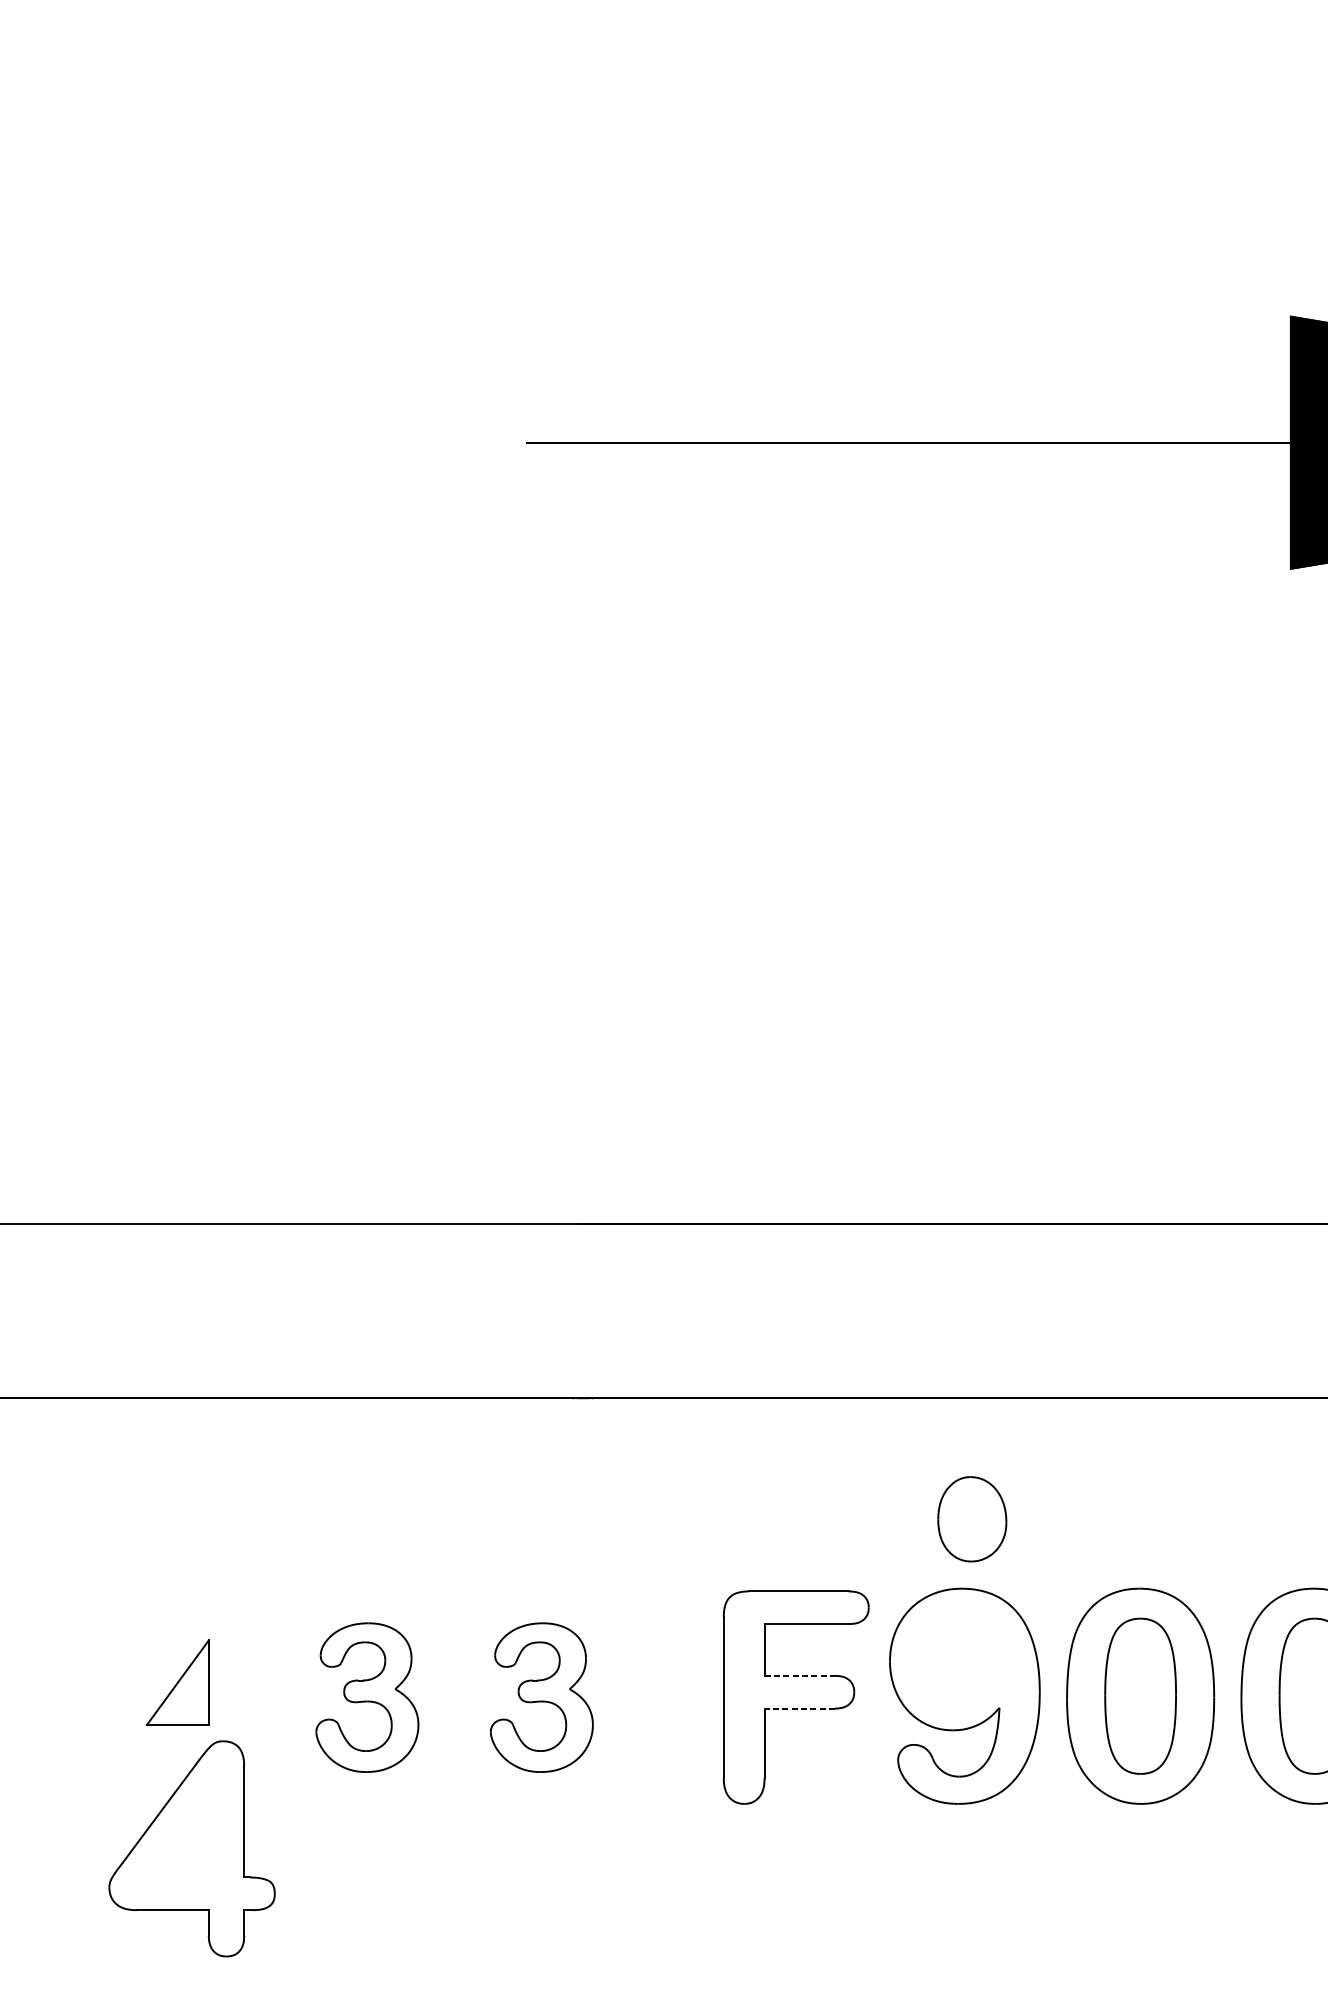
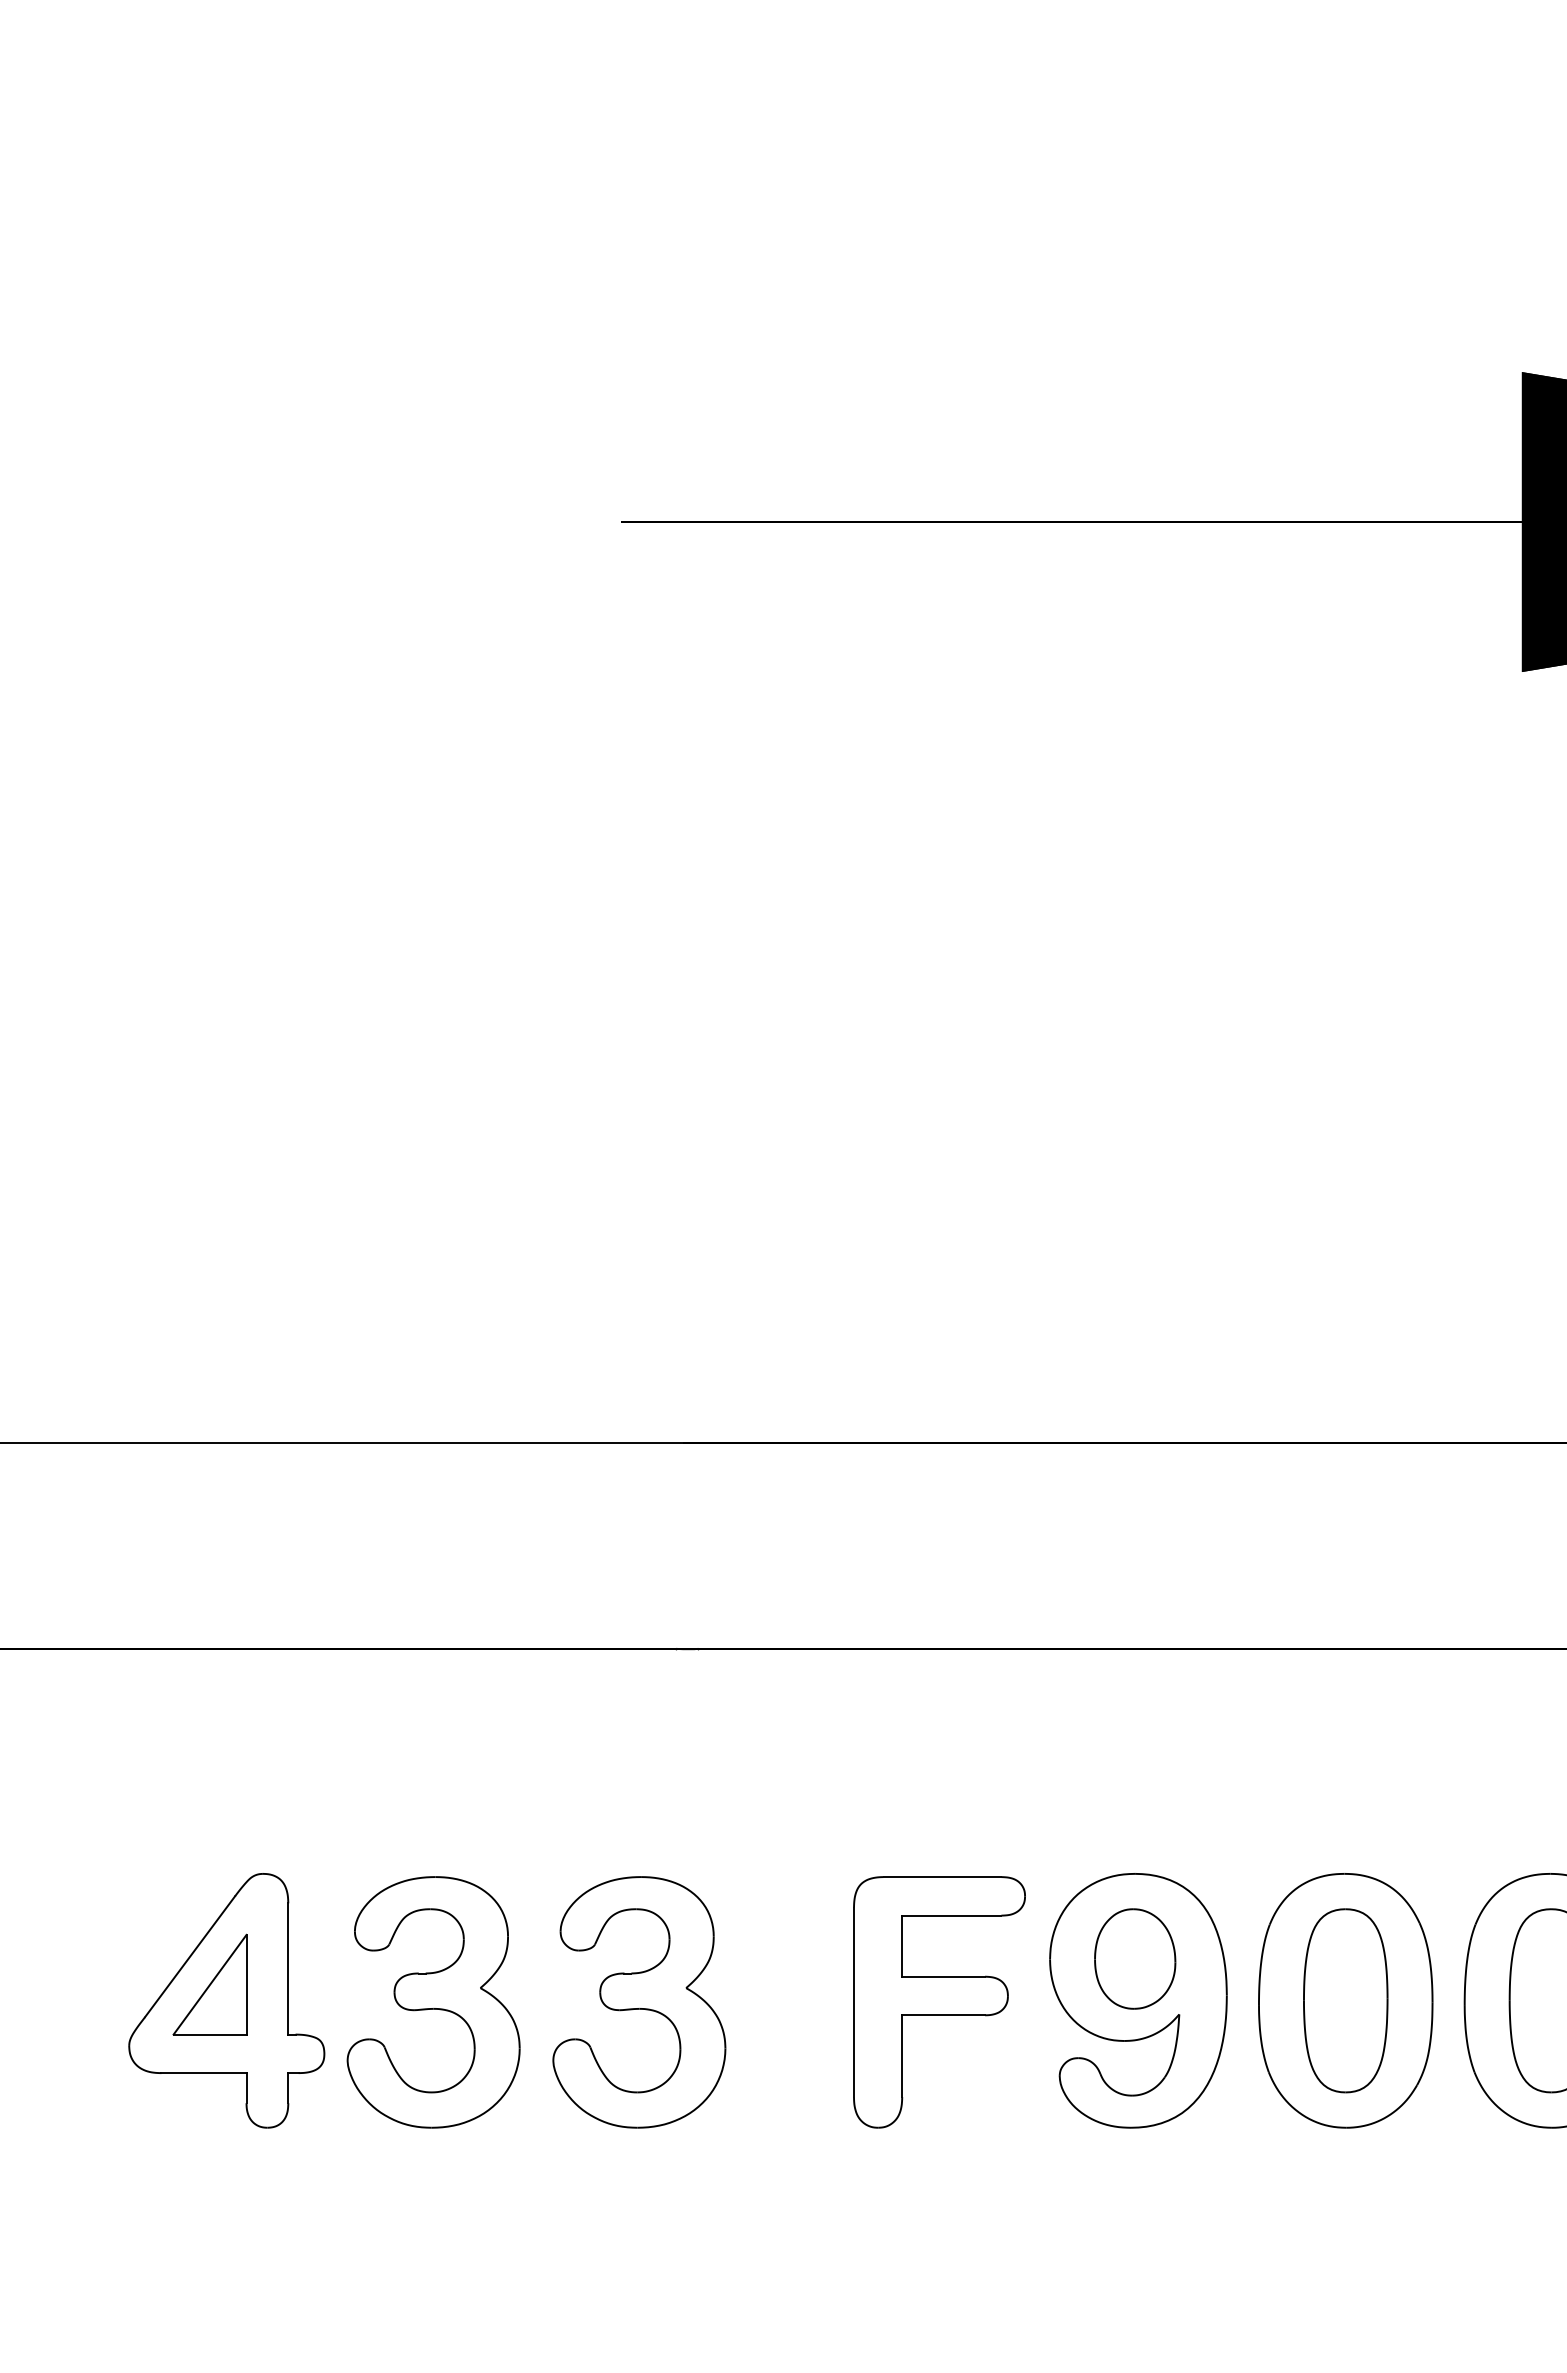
part: (972, 1518) -> (1135, 1958), moved
line: (800, 1675) -> (944, 1976), dashed -> solid
part: (367, 1697) -> (433, 2002), size x1.43
part: (541, 1697) -> (639, 2002), size x1.43
line: (799, 1708) -> (943, 2015), dashed -> solid
part: (191, 1848) -> (226, 2000), moved

